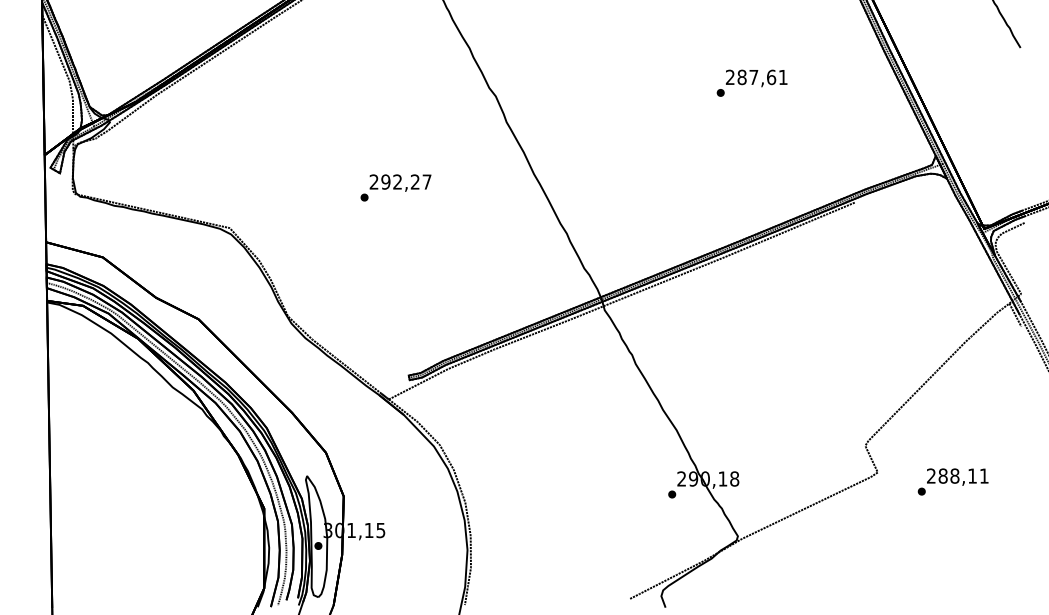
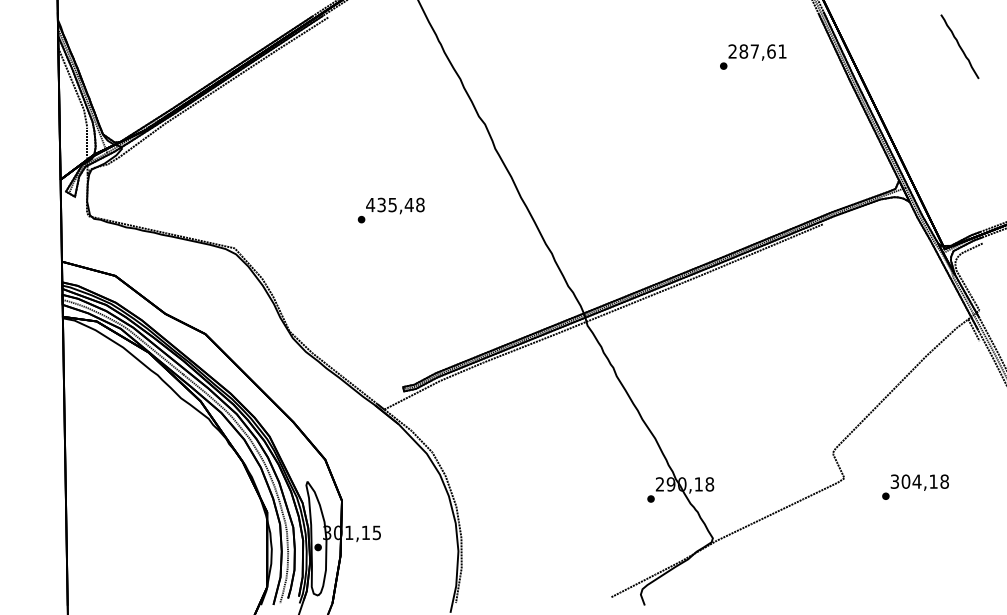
text: (752, 82) -> (753, 56), moved
text: (400, 181) -> (395, 204), 292,27 -> 435,48
text: (957, 475) -> (919, 481), 288,11 -> 304,18

